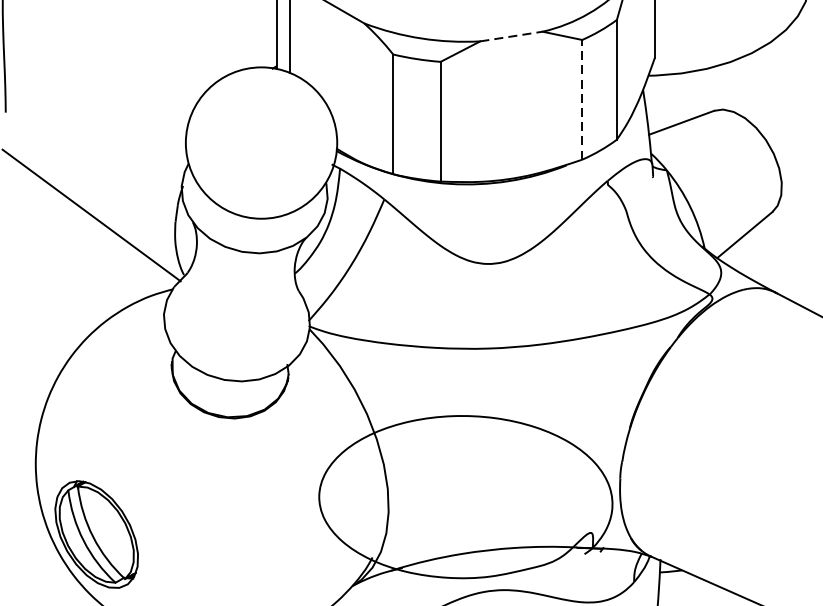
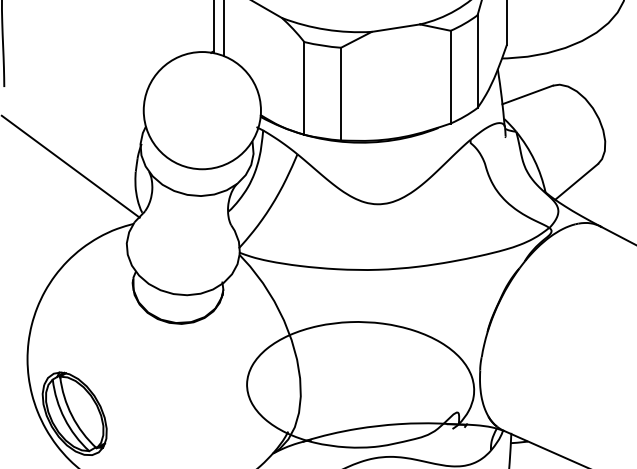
line: (512, 36) -> (396, 28), dashed -> solid
line: (581, 98) -> (450, 76), dashed -> solid

